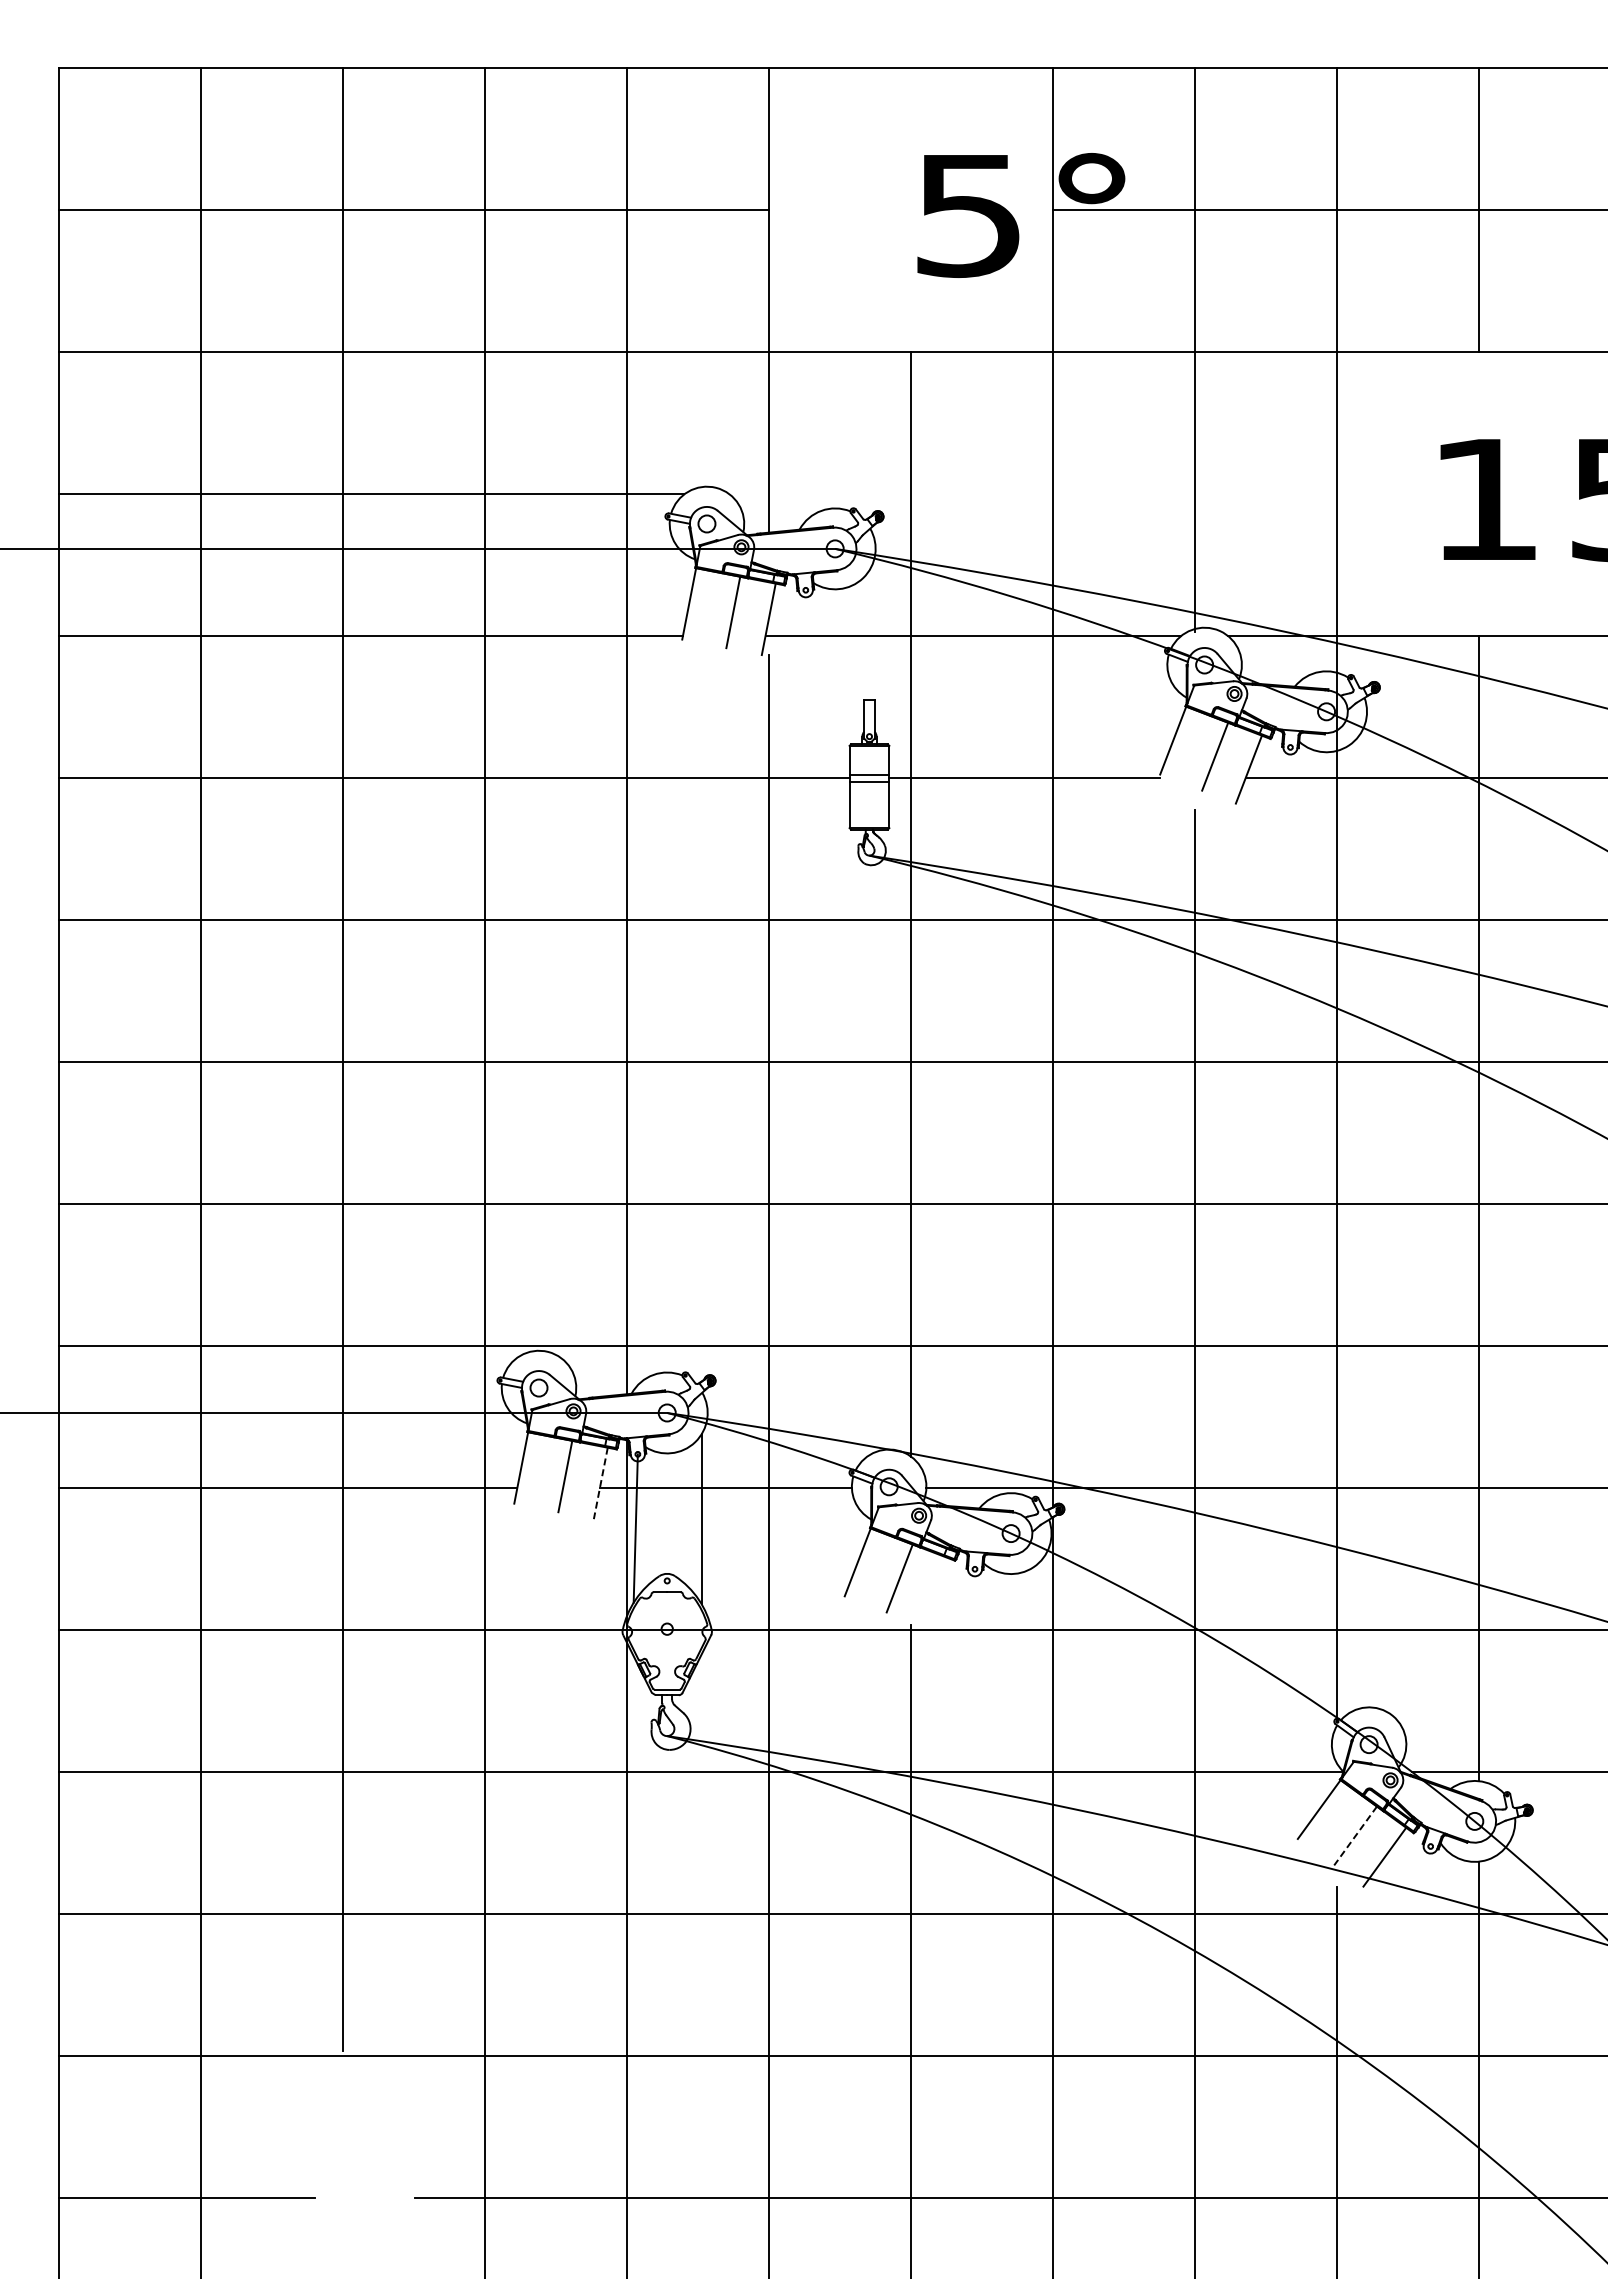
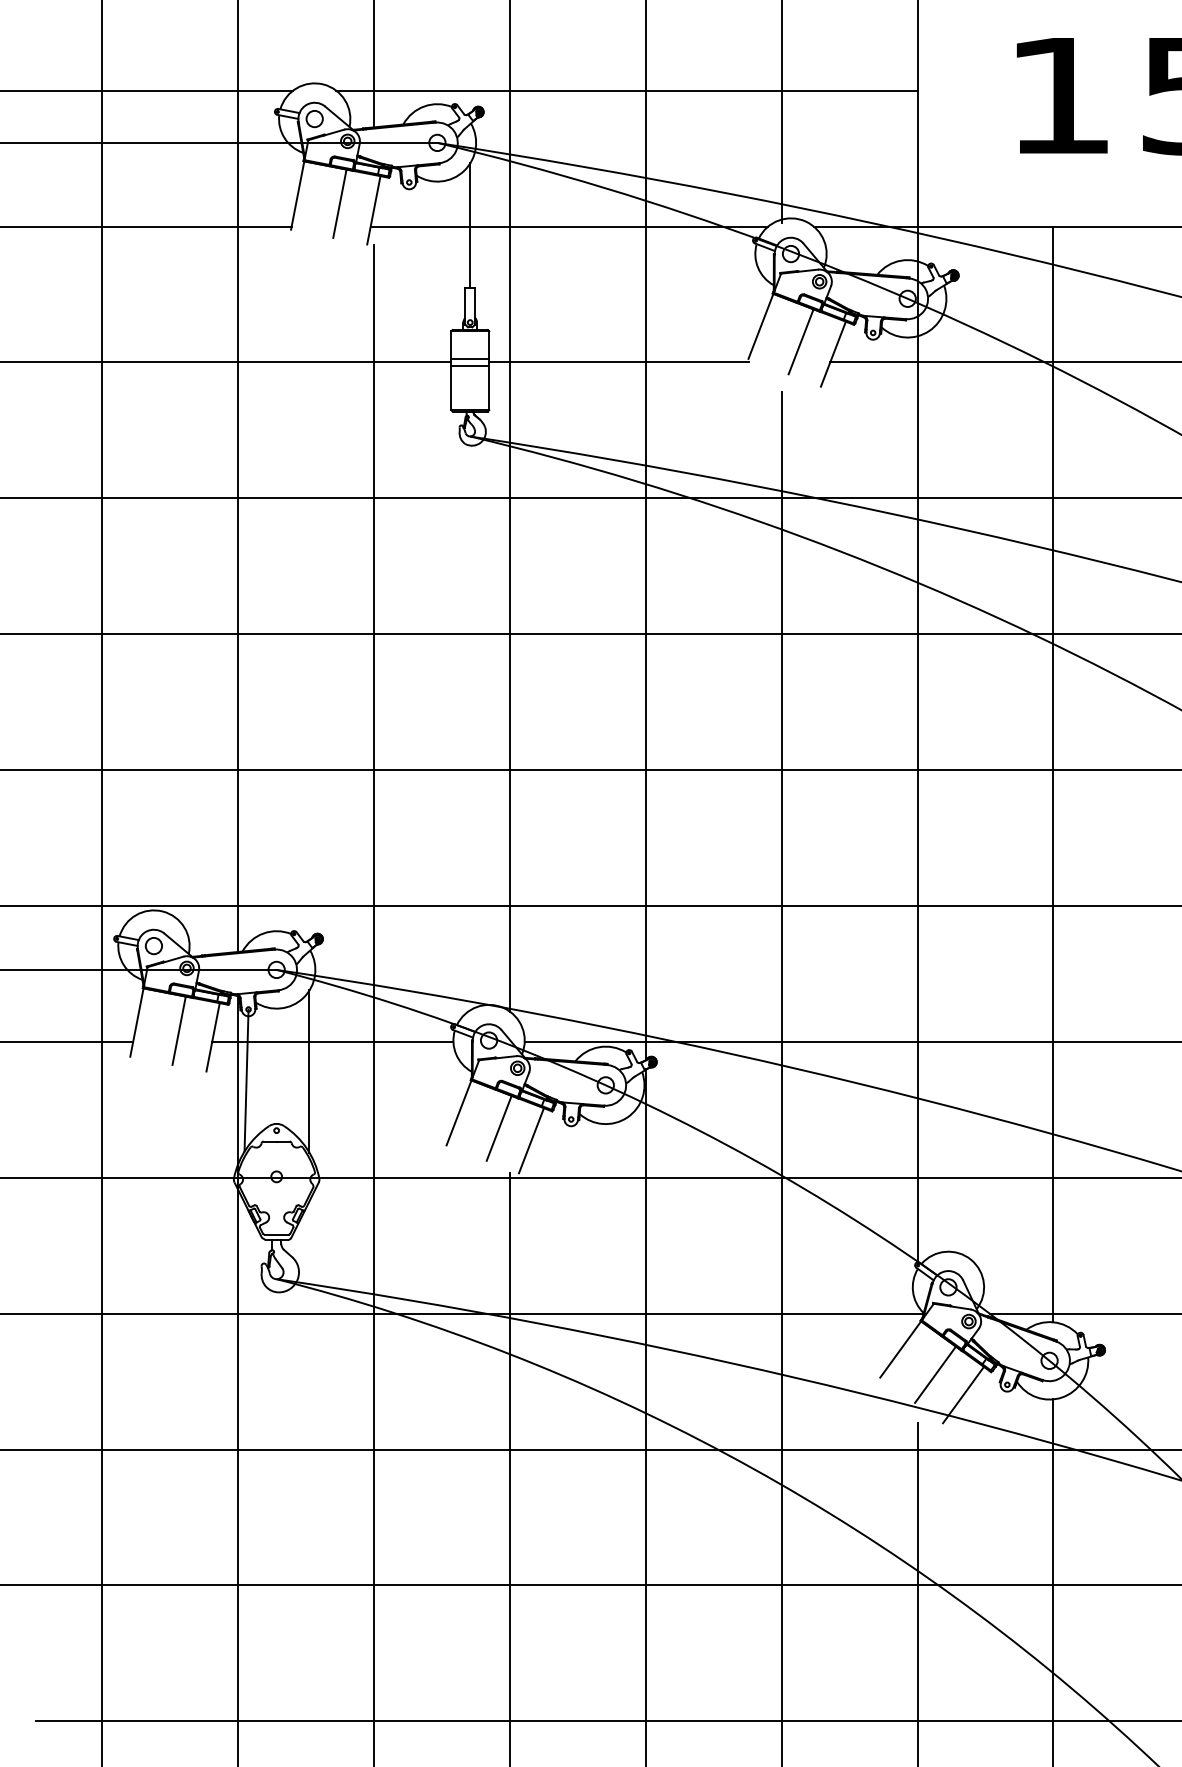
line: (1032, 494) -> (626, 90), added
line: (869, 635) -> (470, 225), added
line: (600, 1483) -> (212, 1037), dashed -> solid
line: (933, 1591) -> (531, 1140), added
line: (1355, 1836) -> (935, 1375), dashed -> solid

